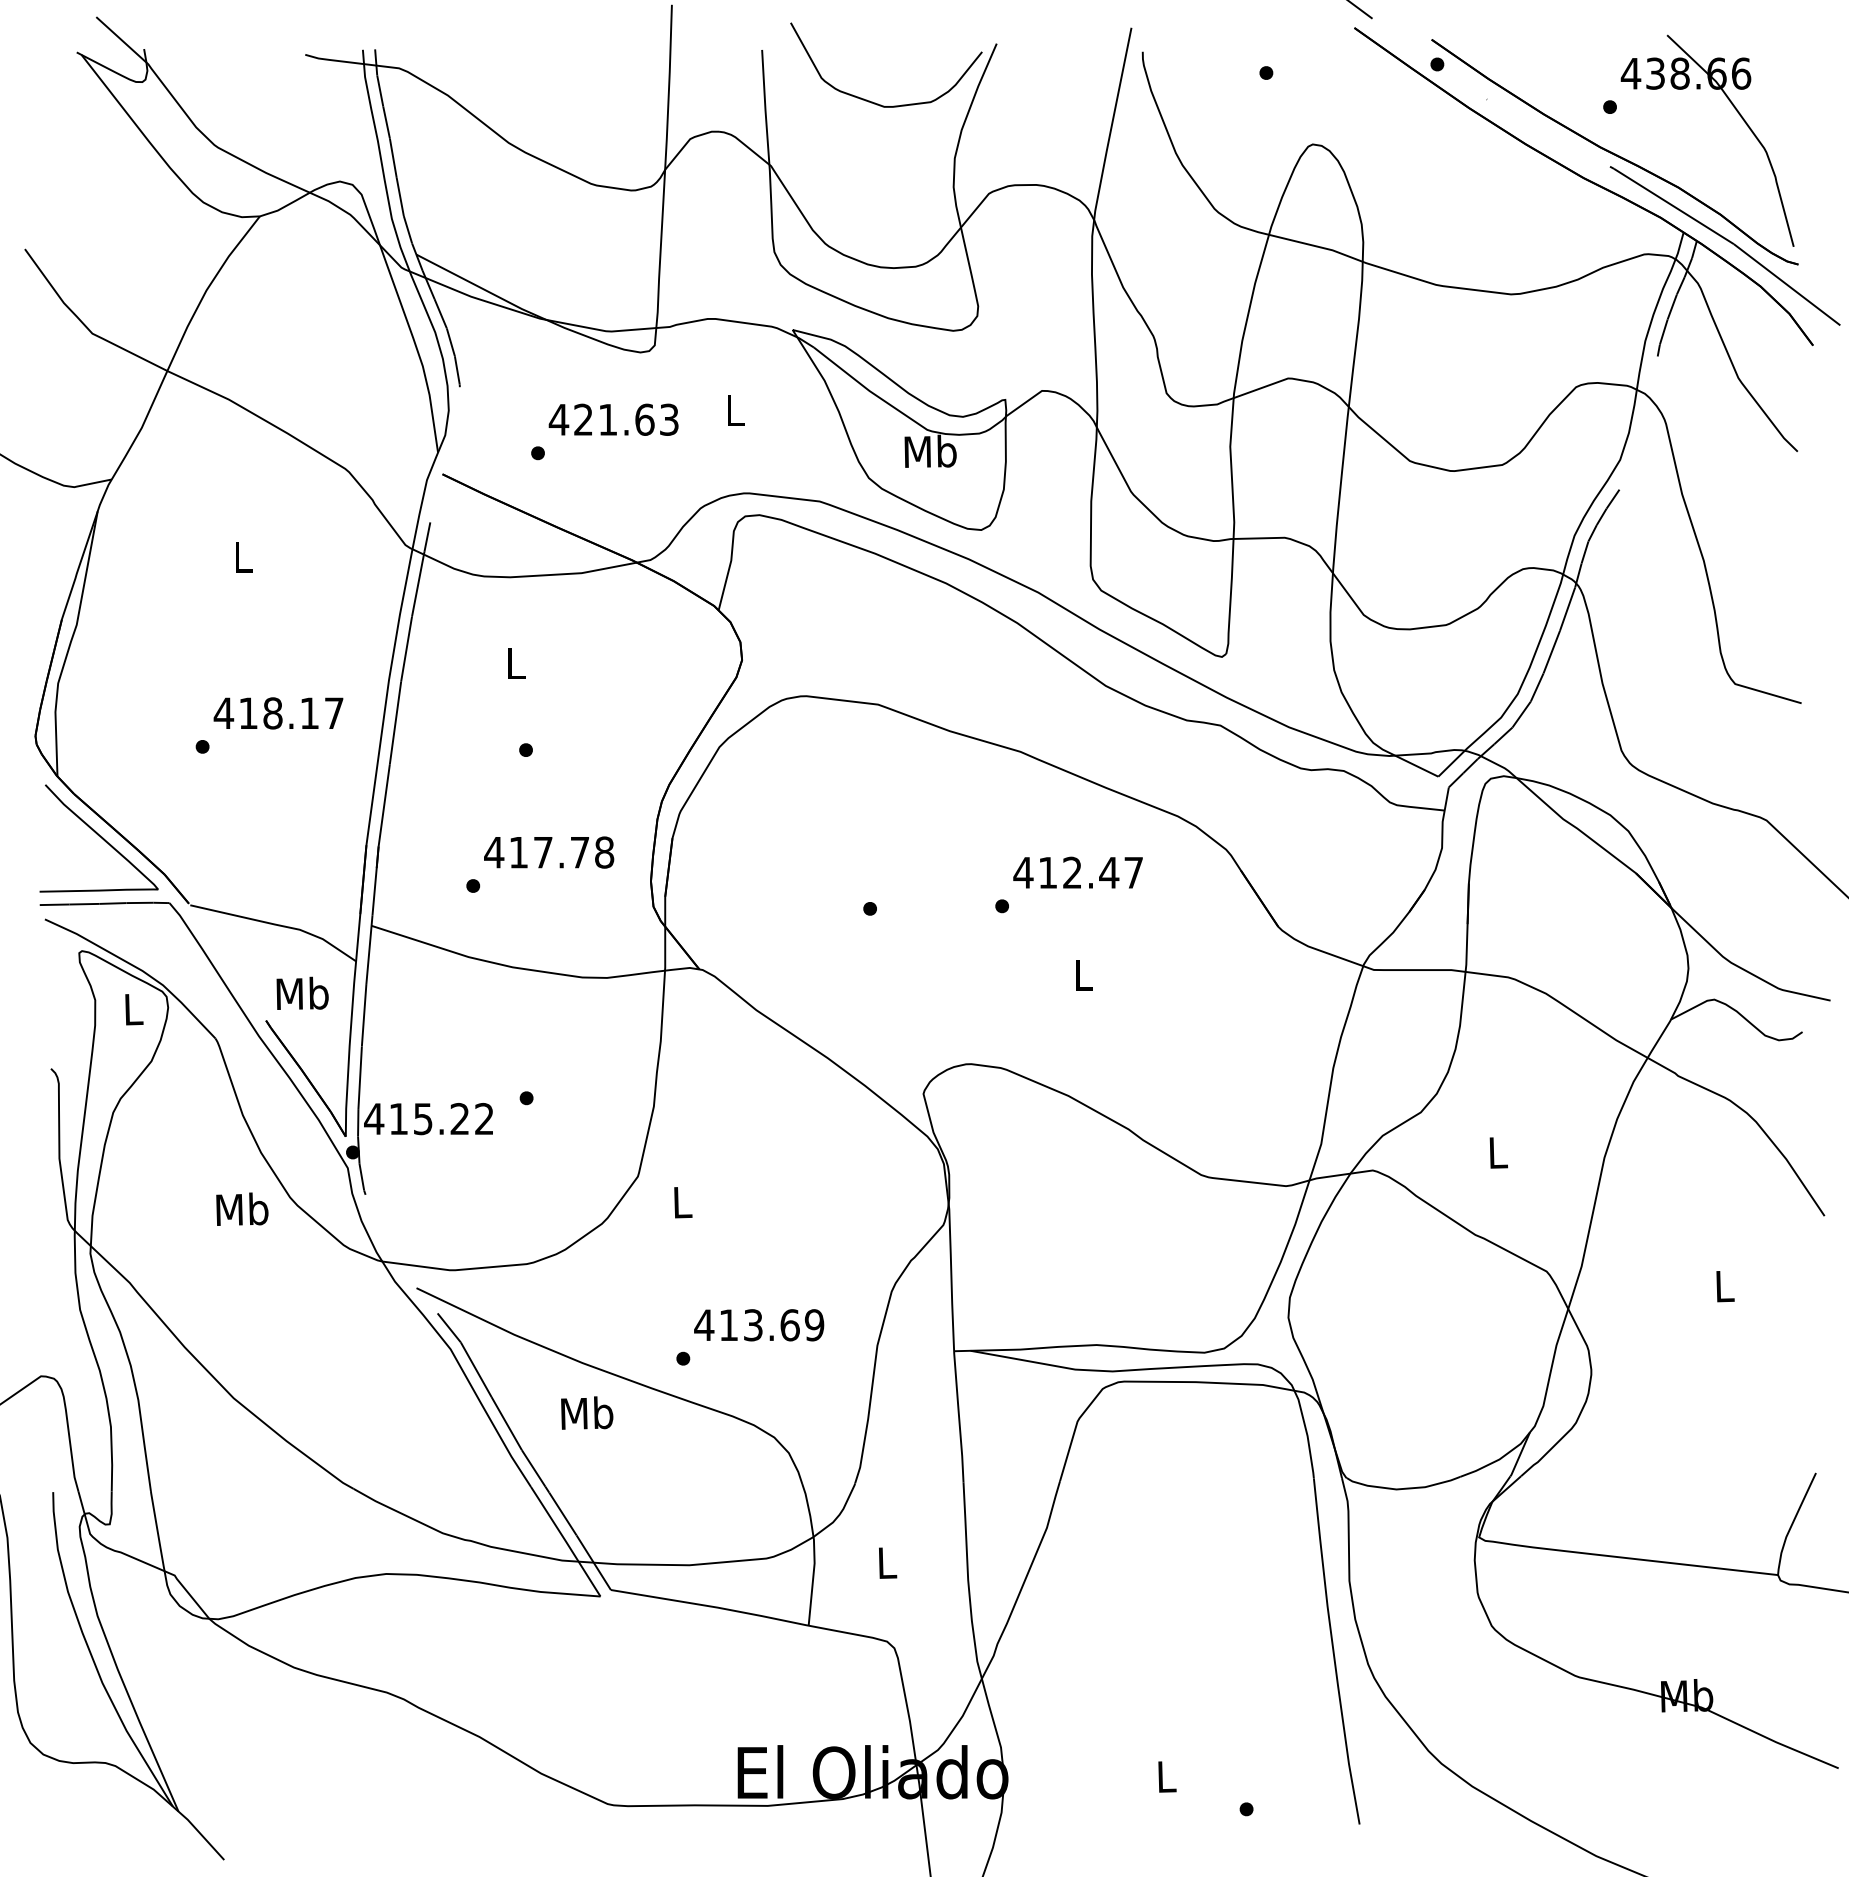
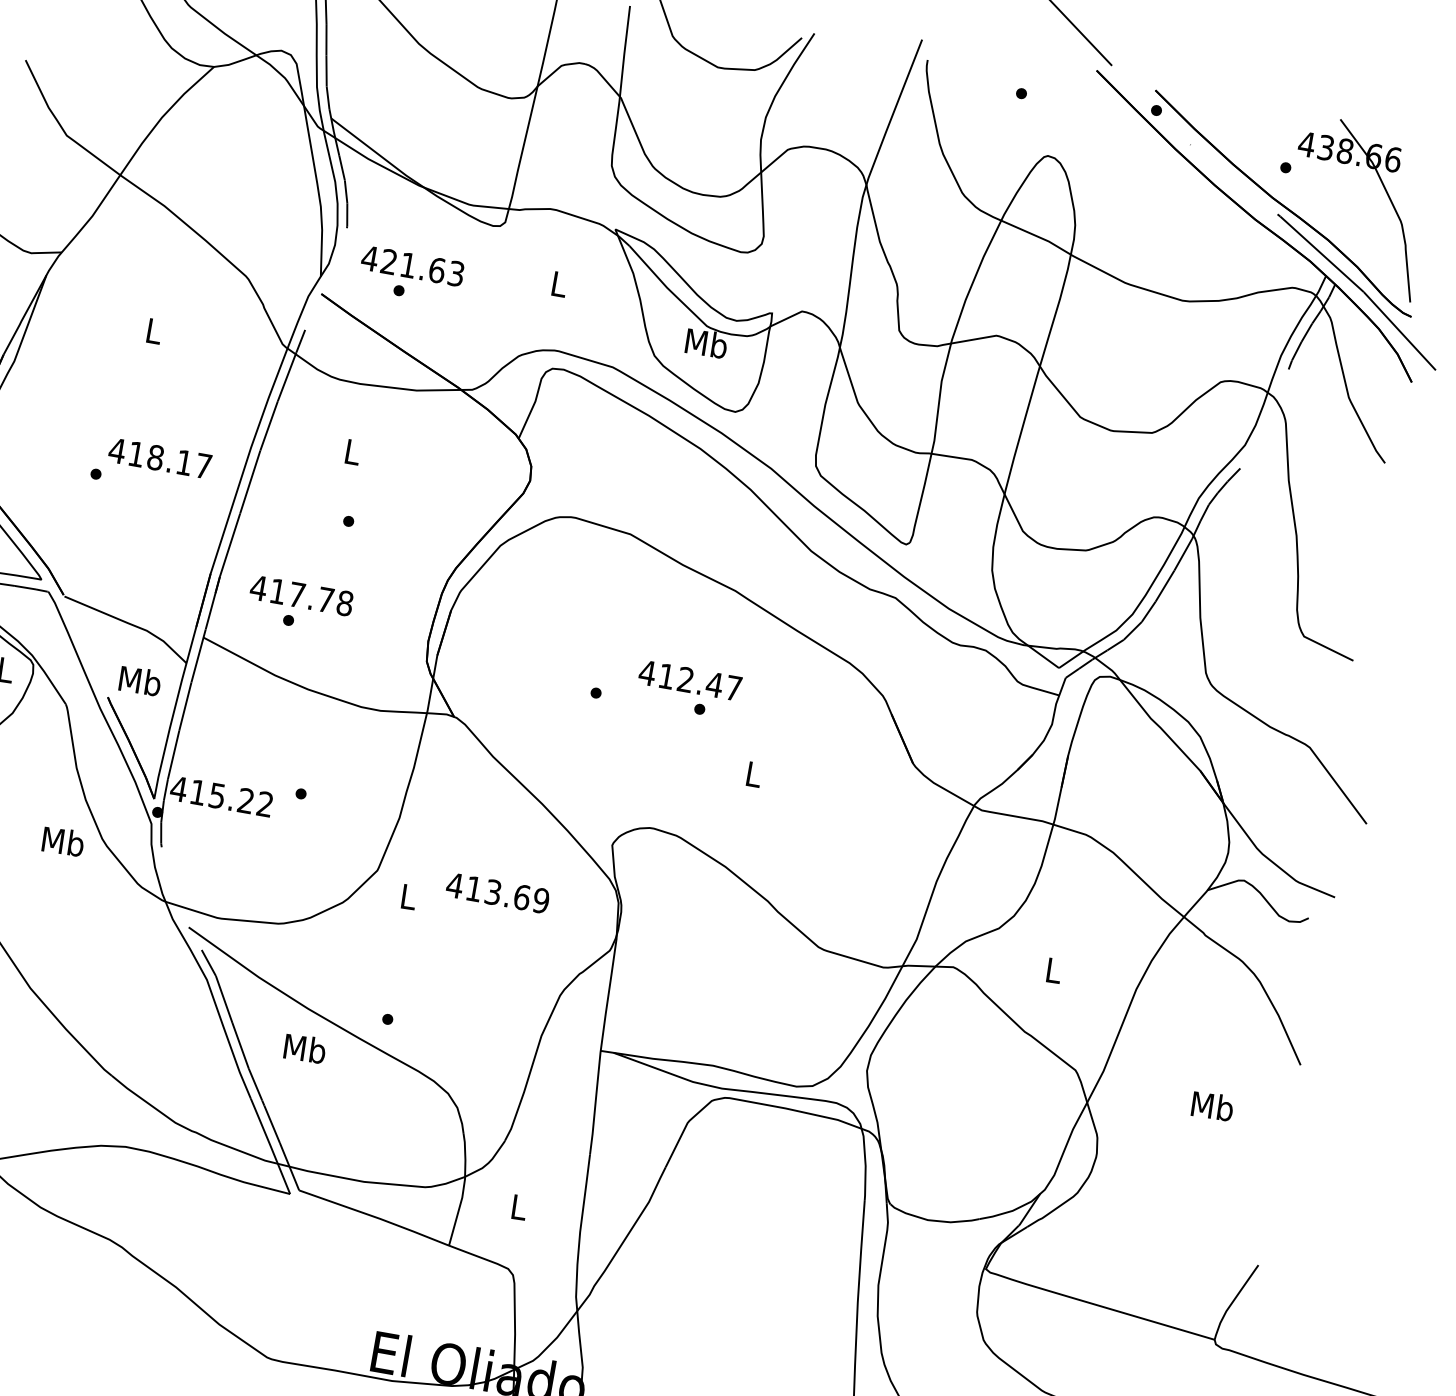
text: (613, 419) -> (412, 265), moved
text: (549, 852) -> (302, 595), moved
text: (1077, 872) -> (689, 680), moved
text: (1724, 1285) -> (1212, 1105), L -> Mb
text: (759, 1325) -> (498, 893), moved

